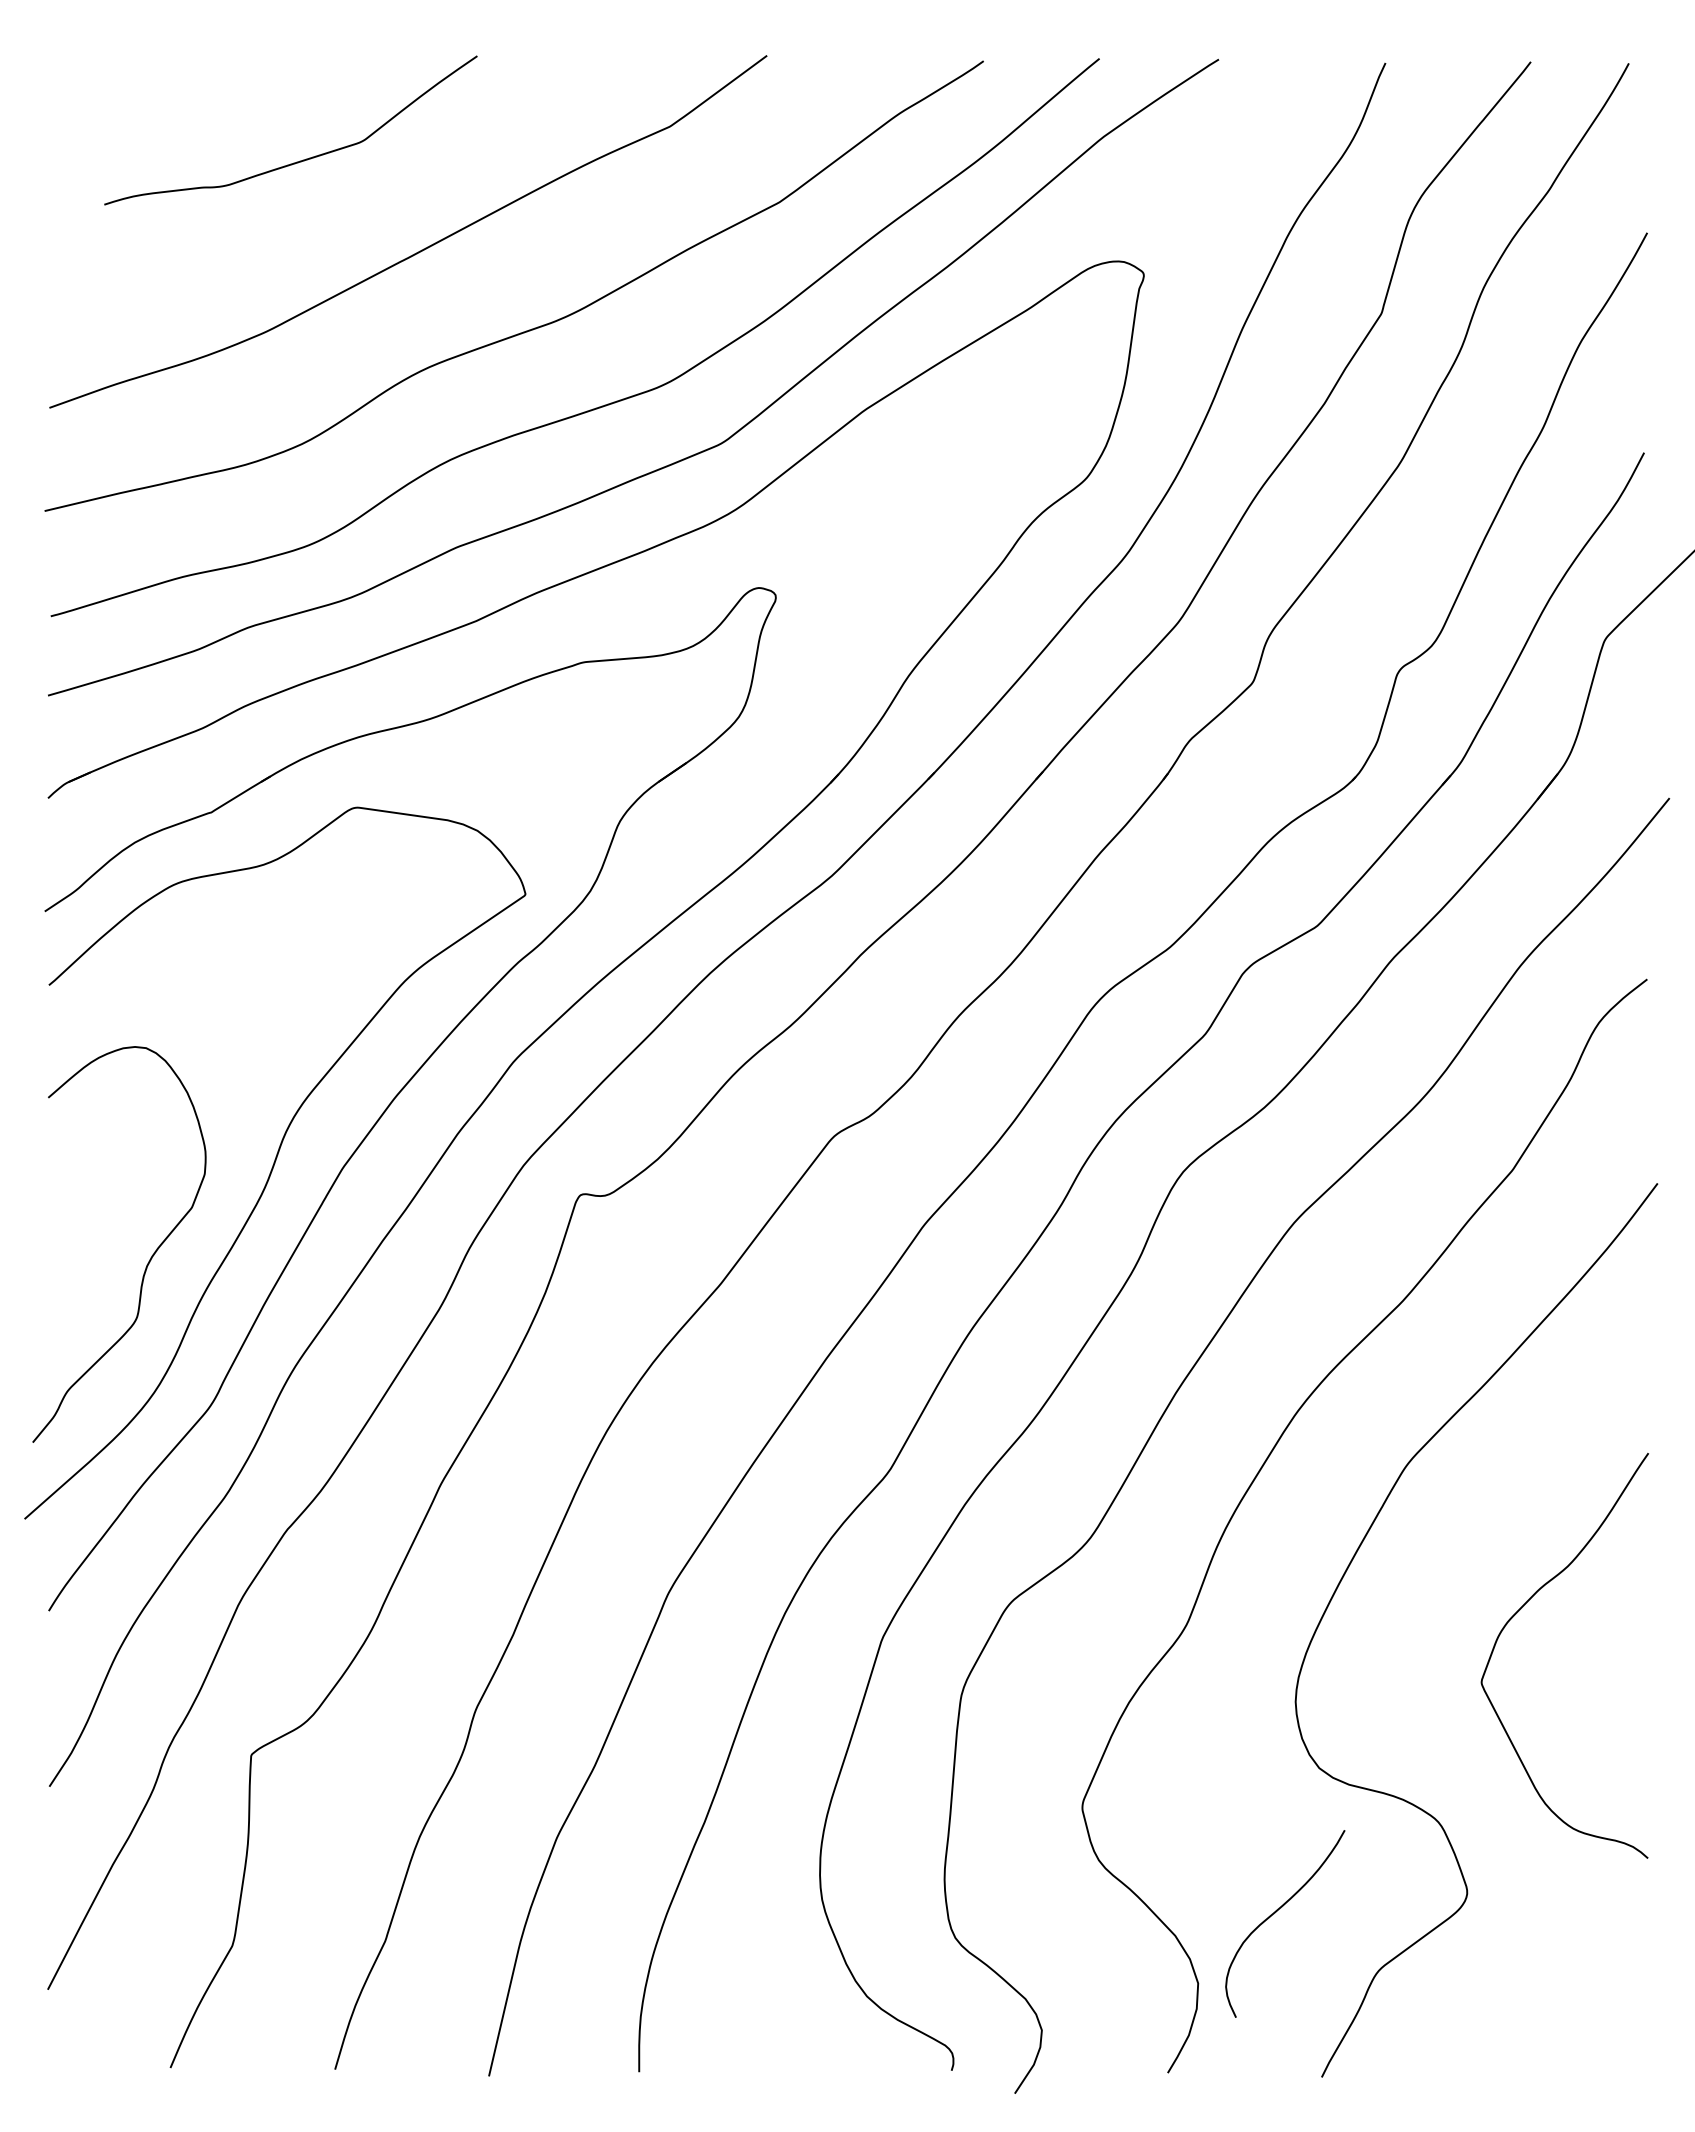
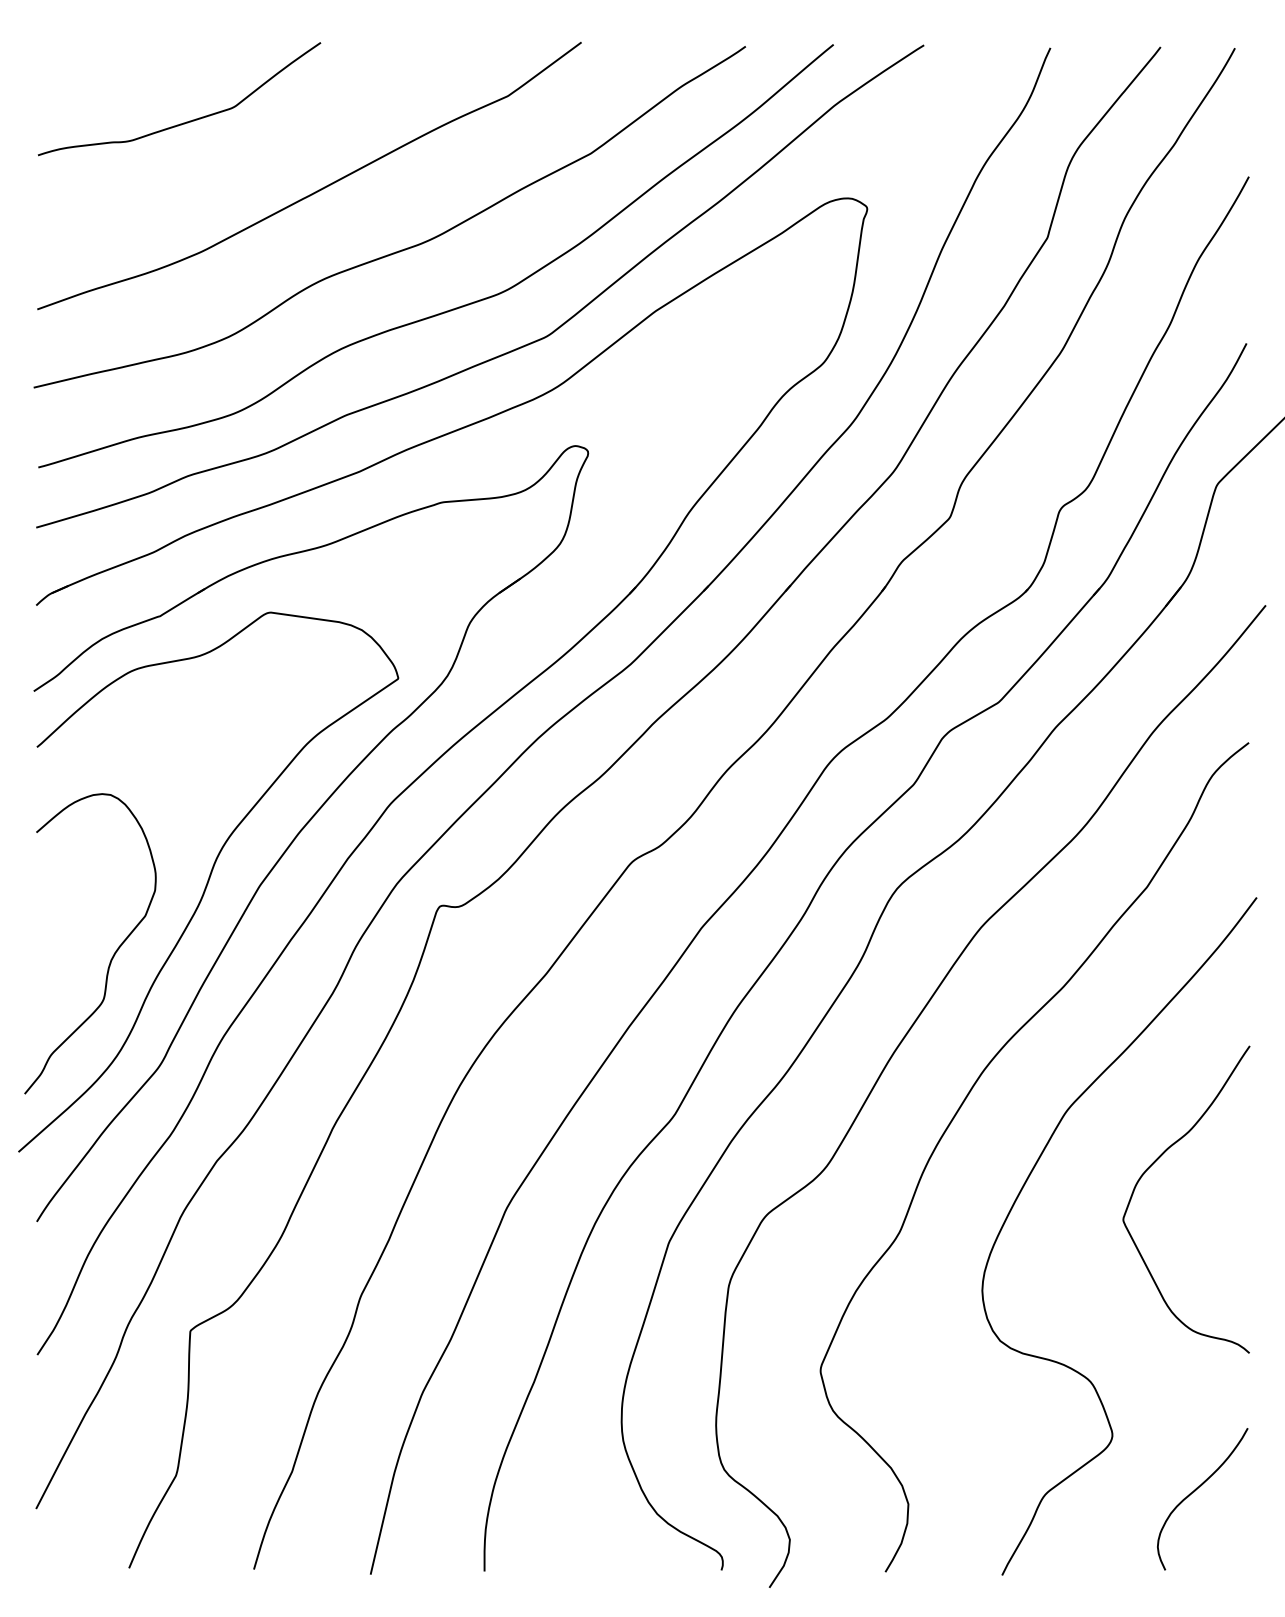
curve: (296, 161) -> (183, 122), moved
curve: (1520, 1610) -> (1152, 1165), moved
curve: (1275, 1913) -> (1195, 1491), moved

